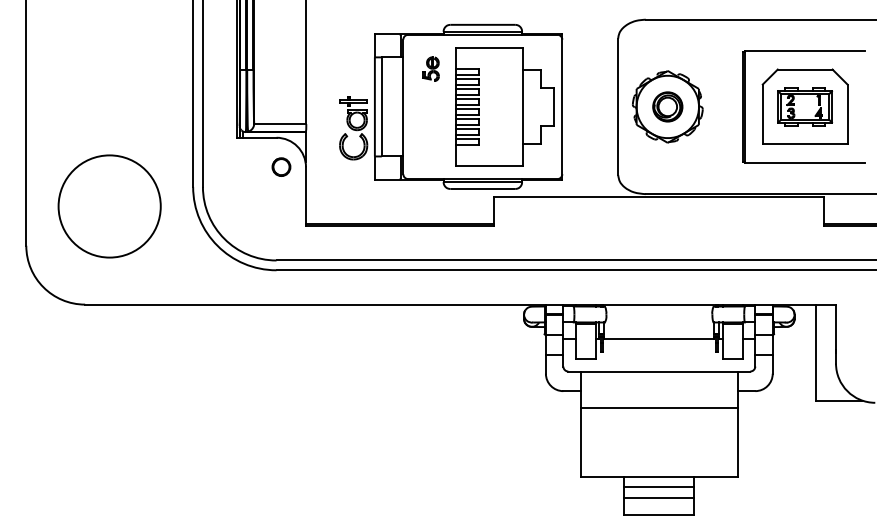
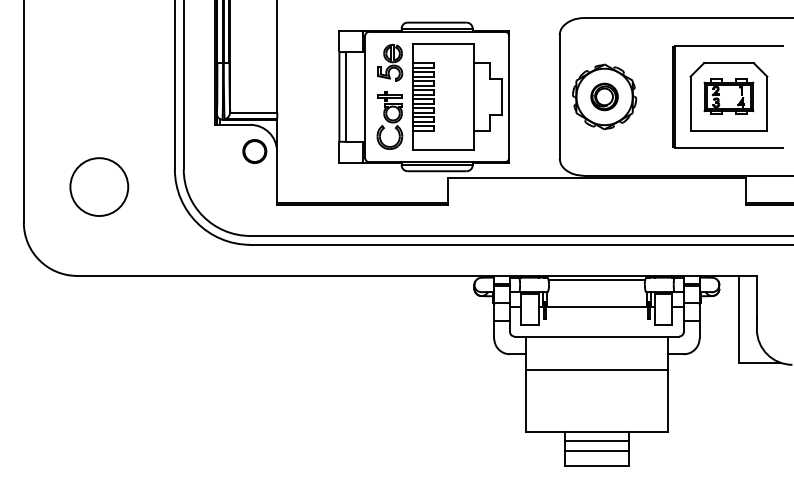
part: (430, 68) -> (389, 62), size x1.67
part: (353, 128) -> (389, 121), moved
part: (281, 166) -> (254, 150), size x1.43
circle: (109, 206) -> (99, 187), size x0.62
line: (658, 309) -> (596, 280), added

